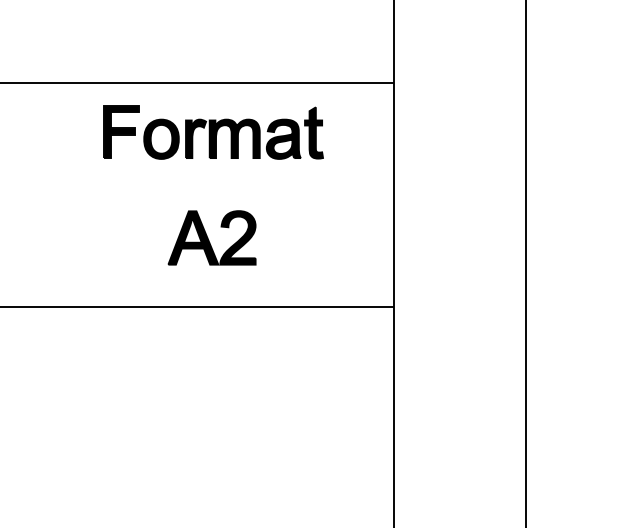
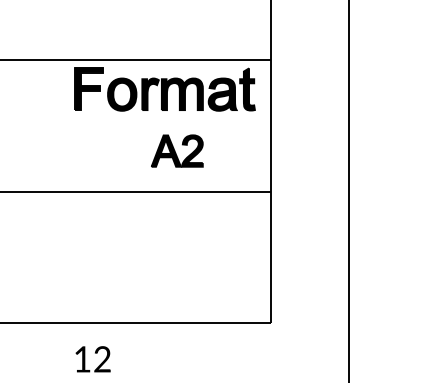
part: (214, 133) -> (165, 89), size x1.4
part: (212, 236) -> (177, 150), moved

